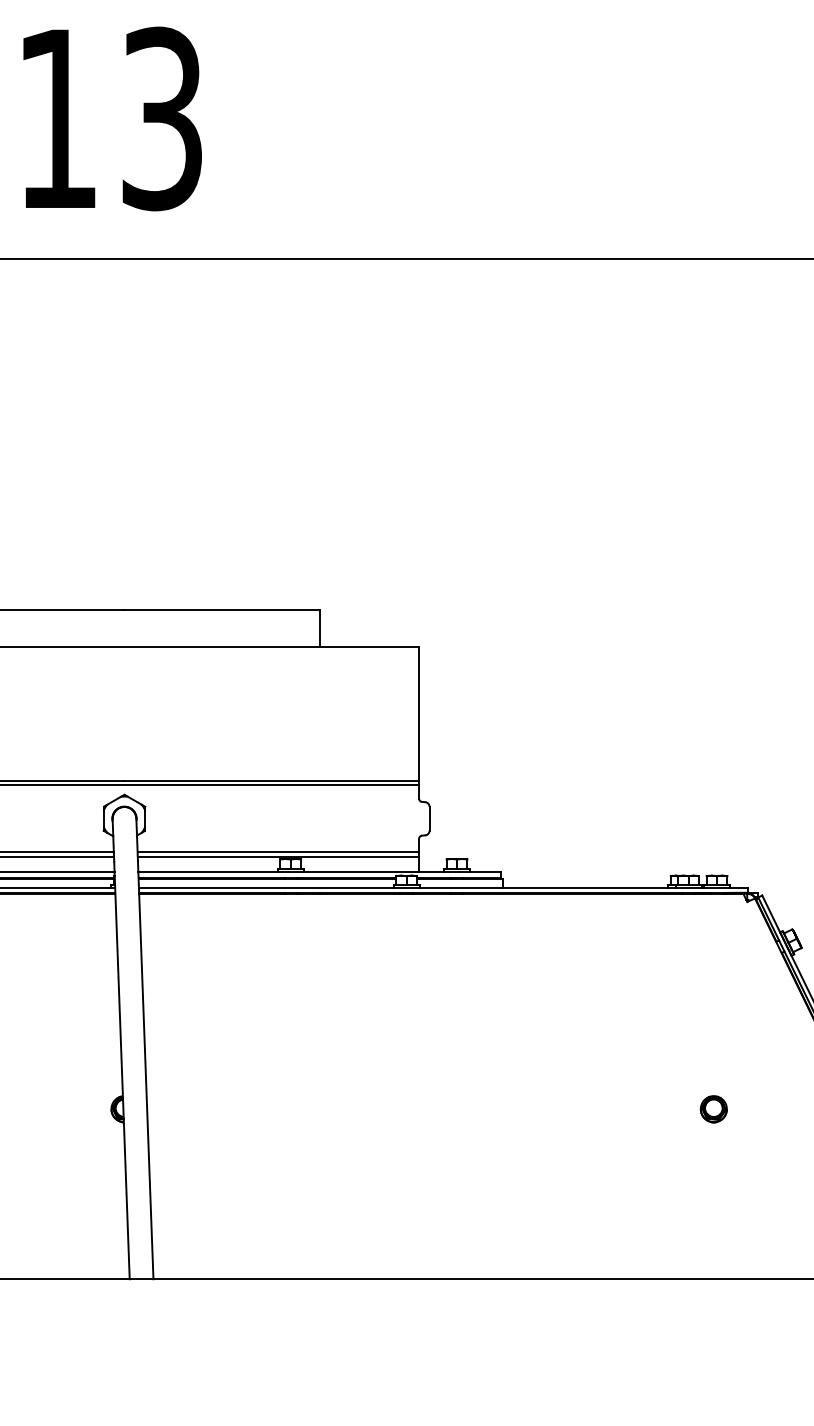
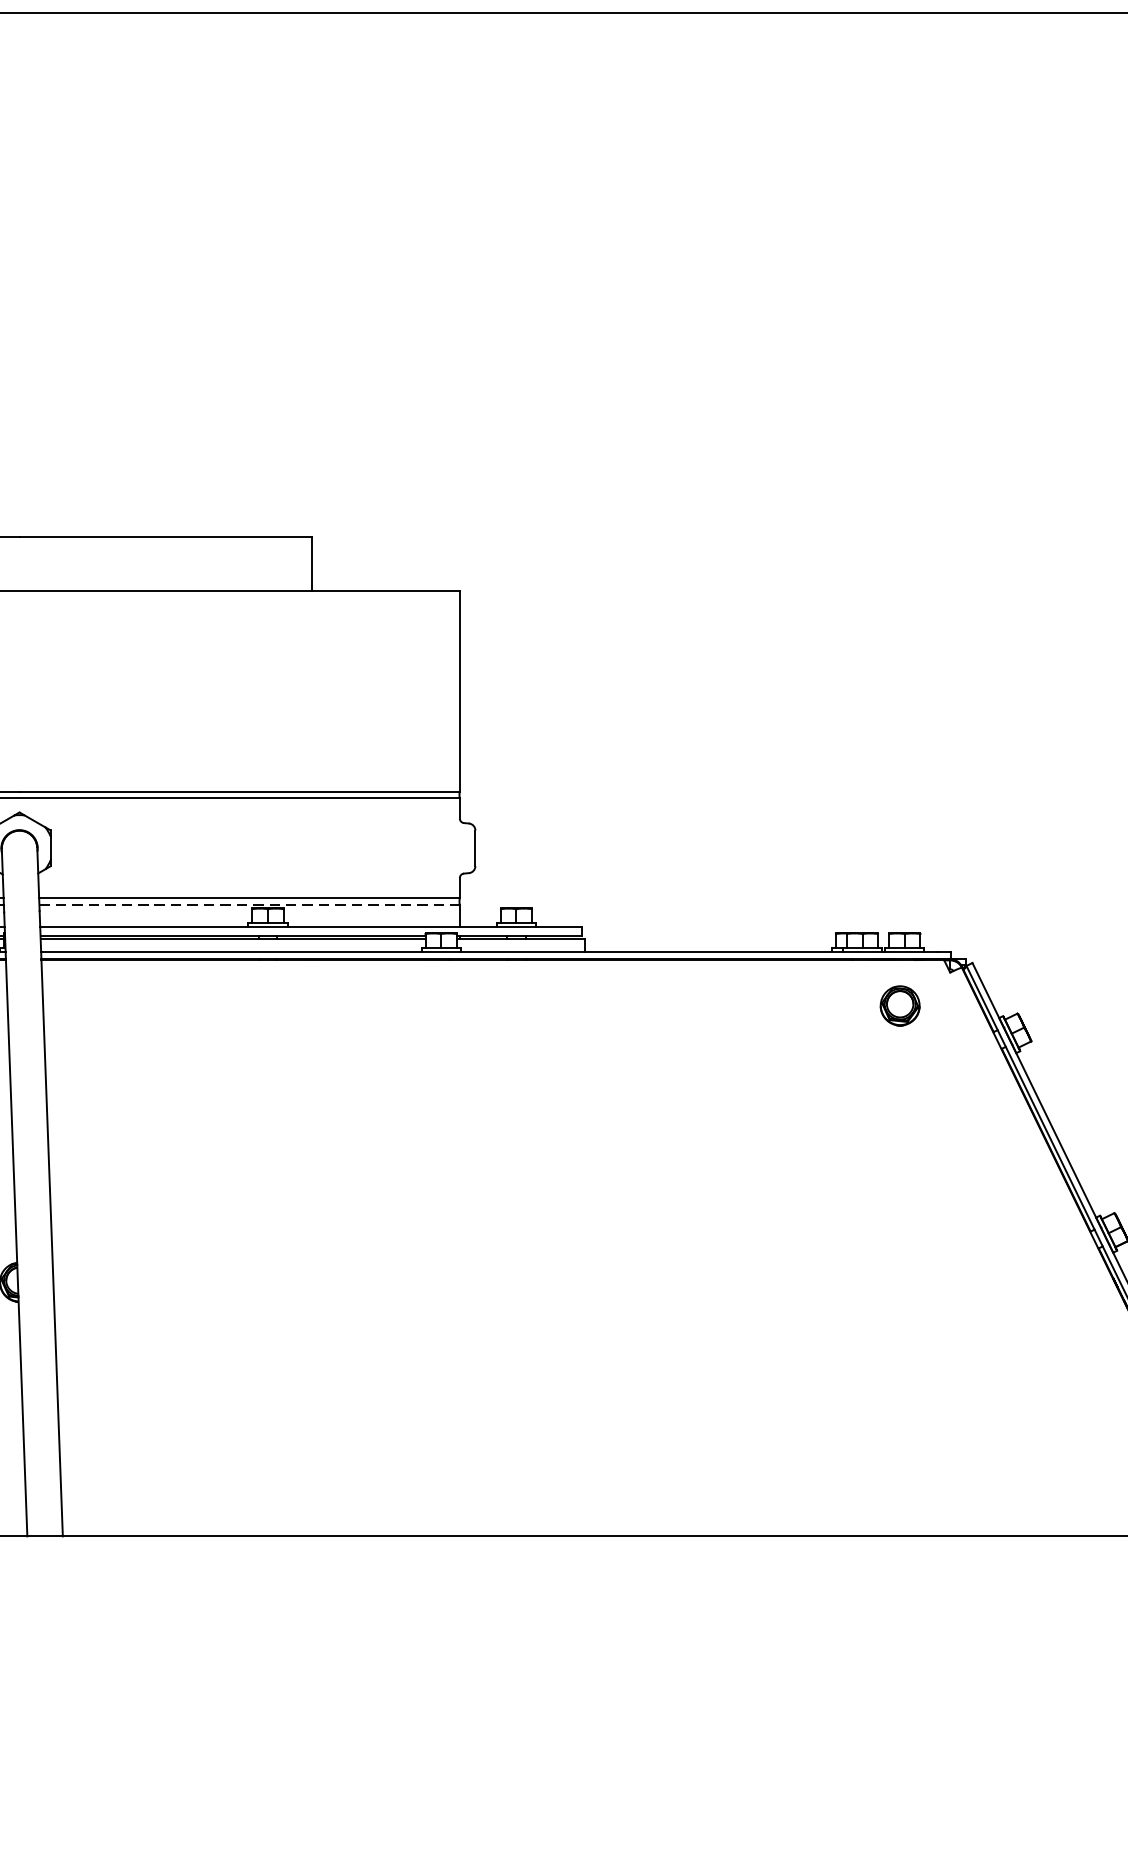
line: (278, 856) -> (249, 904), solid -> dashed
part: (713, 1109) -> (899, 1006), moved

